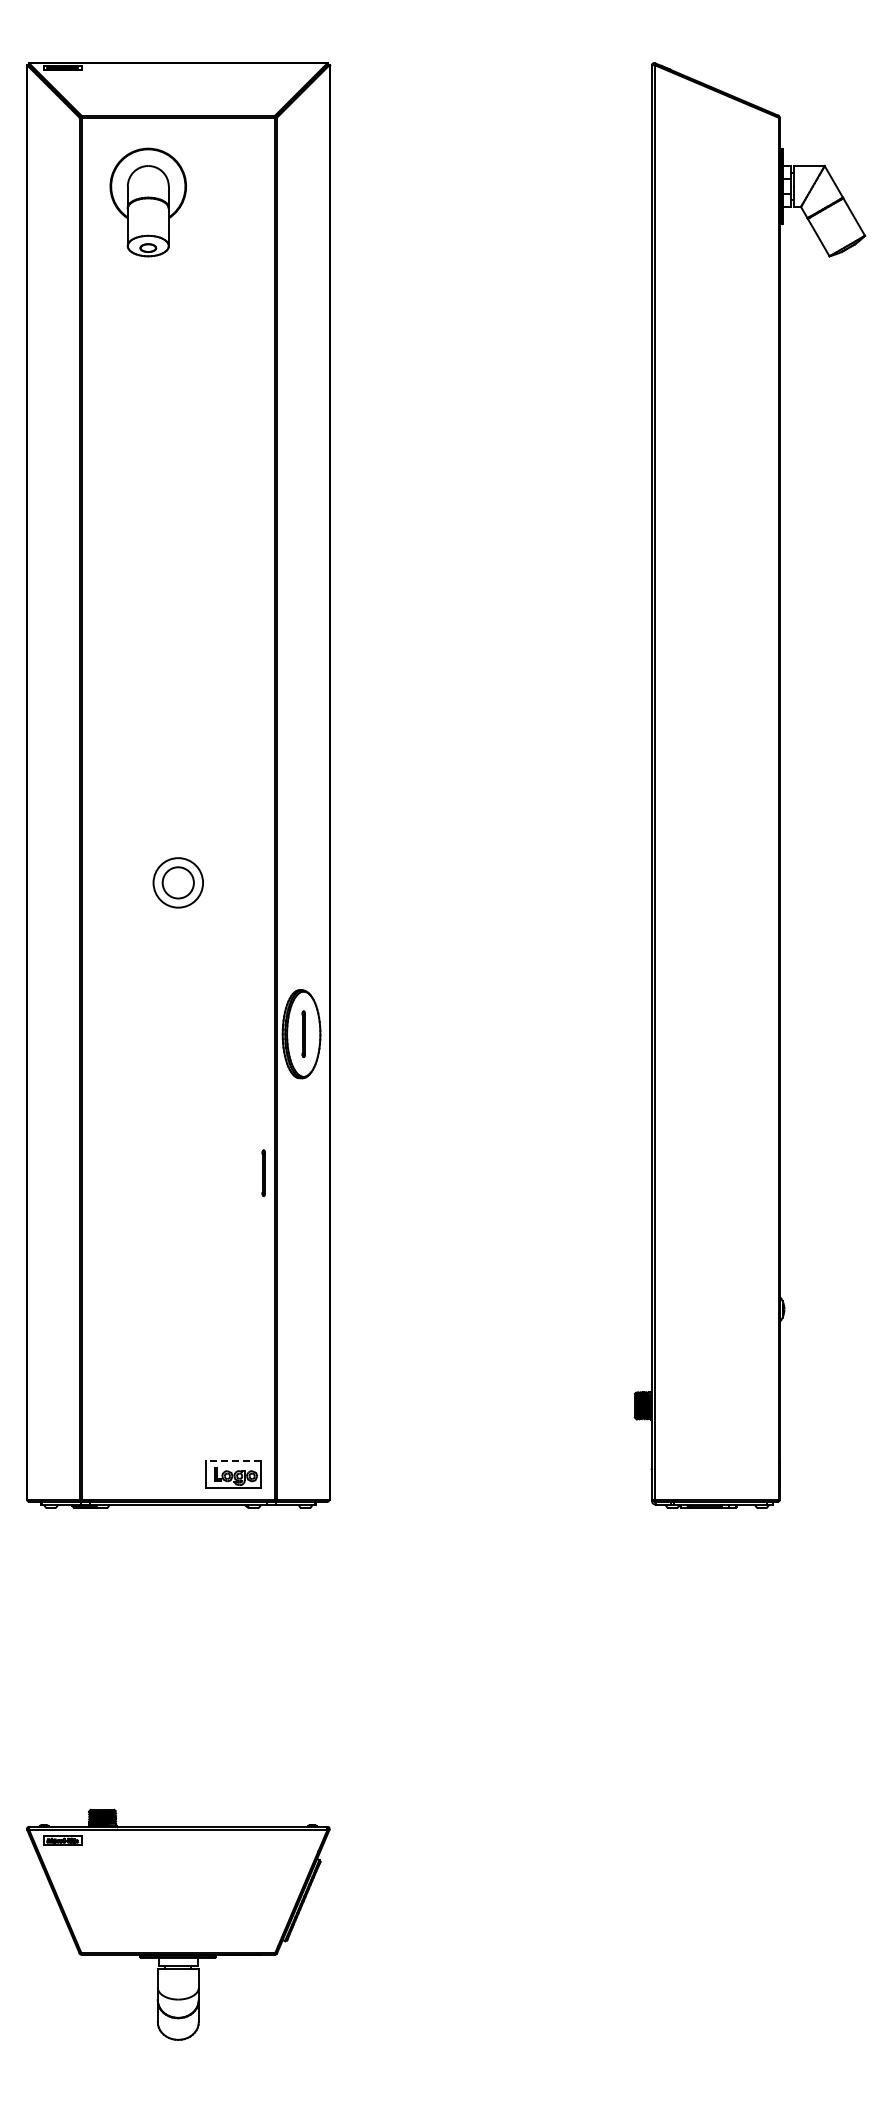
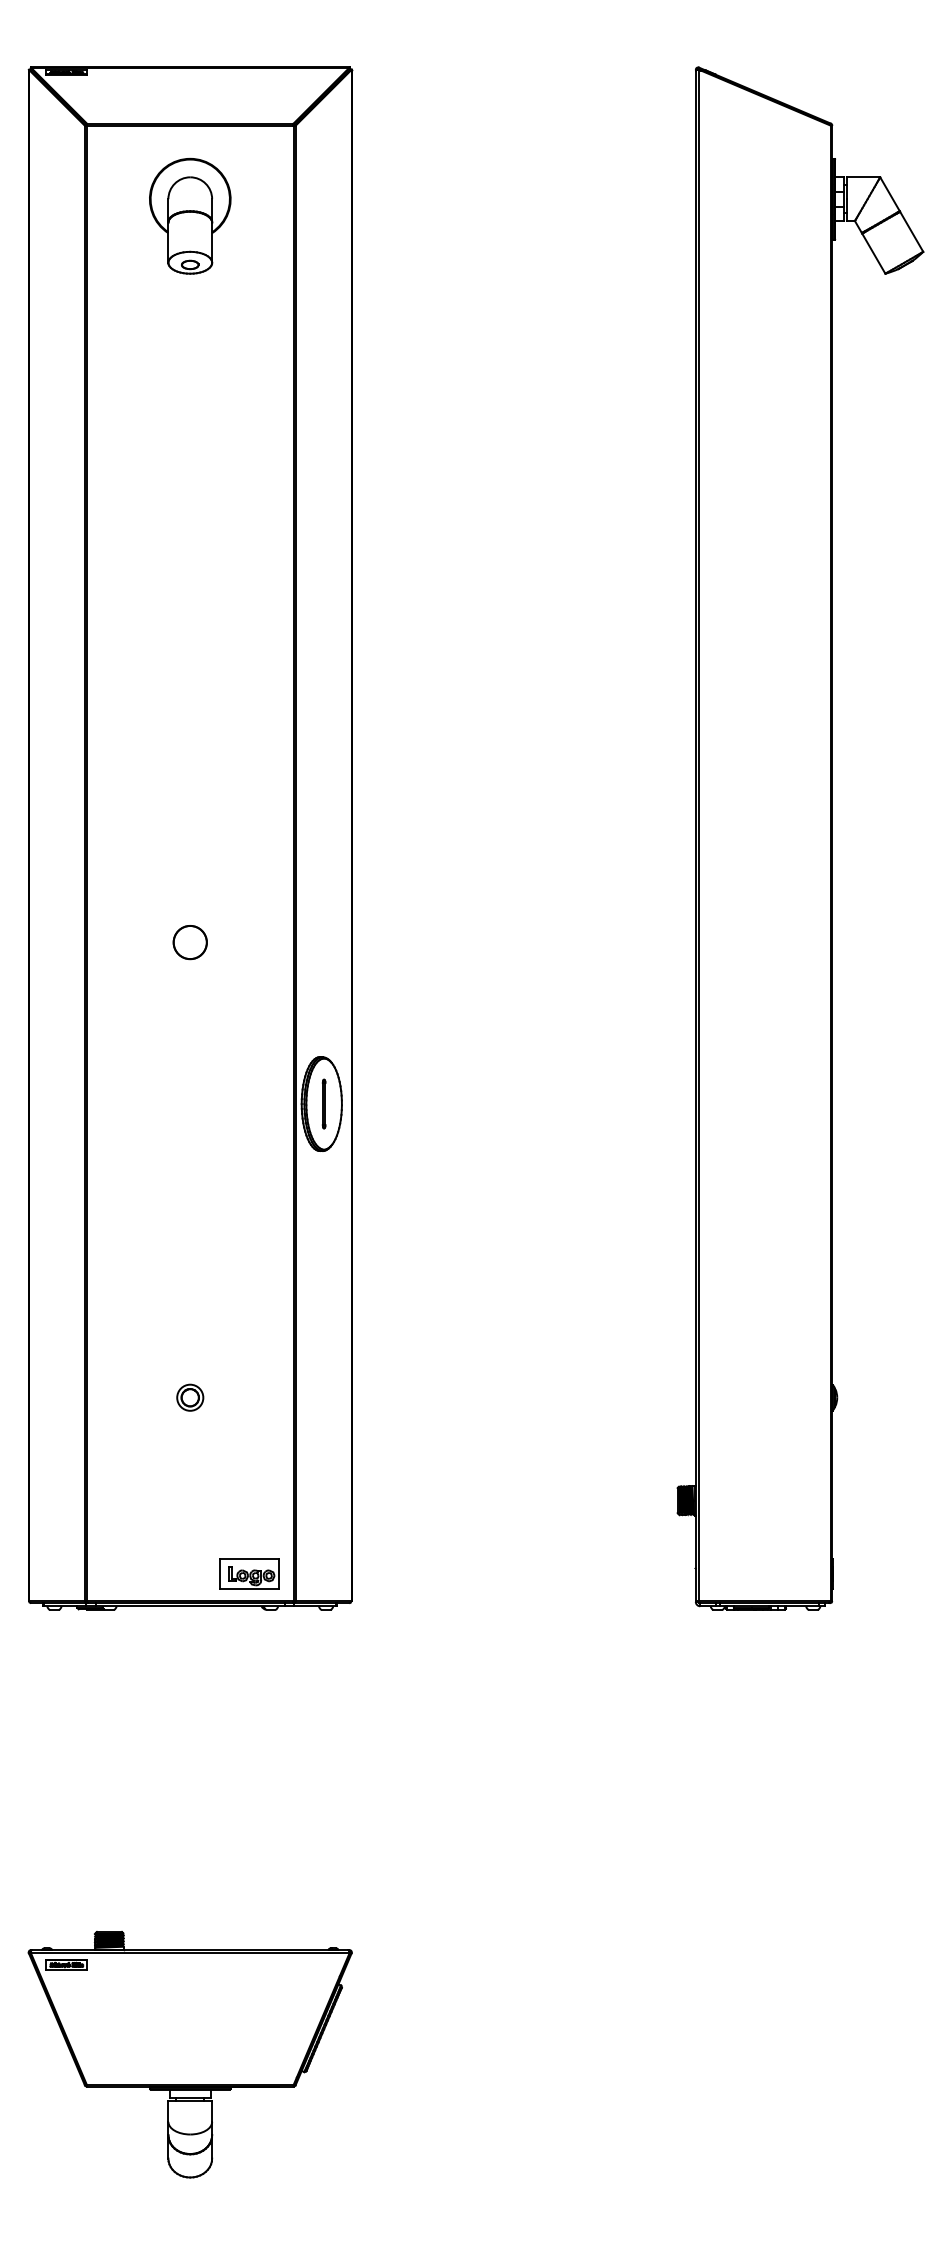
part: (147, 202) -> (189, 216), moved
circle: (177, 882) -> (189, 942), size x0.62
line: (263, 1172) -> (281, 1251), removed
part: (178, 1309) -> (190, 1397), added
line: (233, 1460) -> (249, 1559), dashed -> solid

